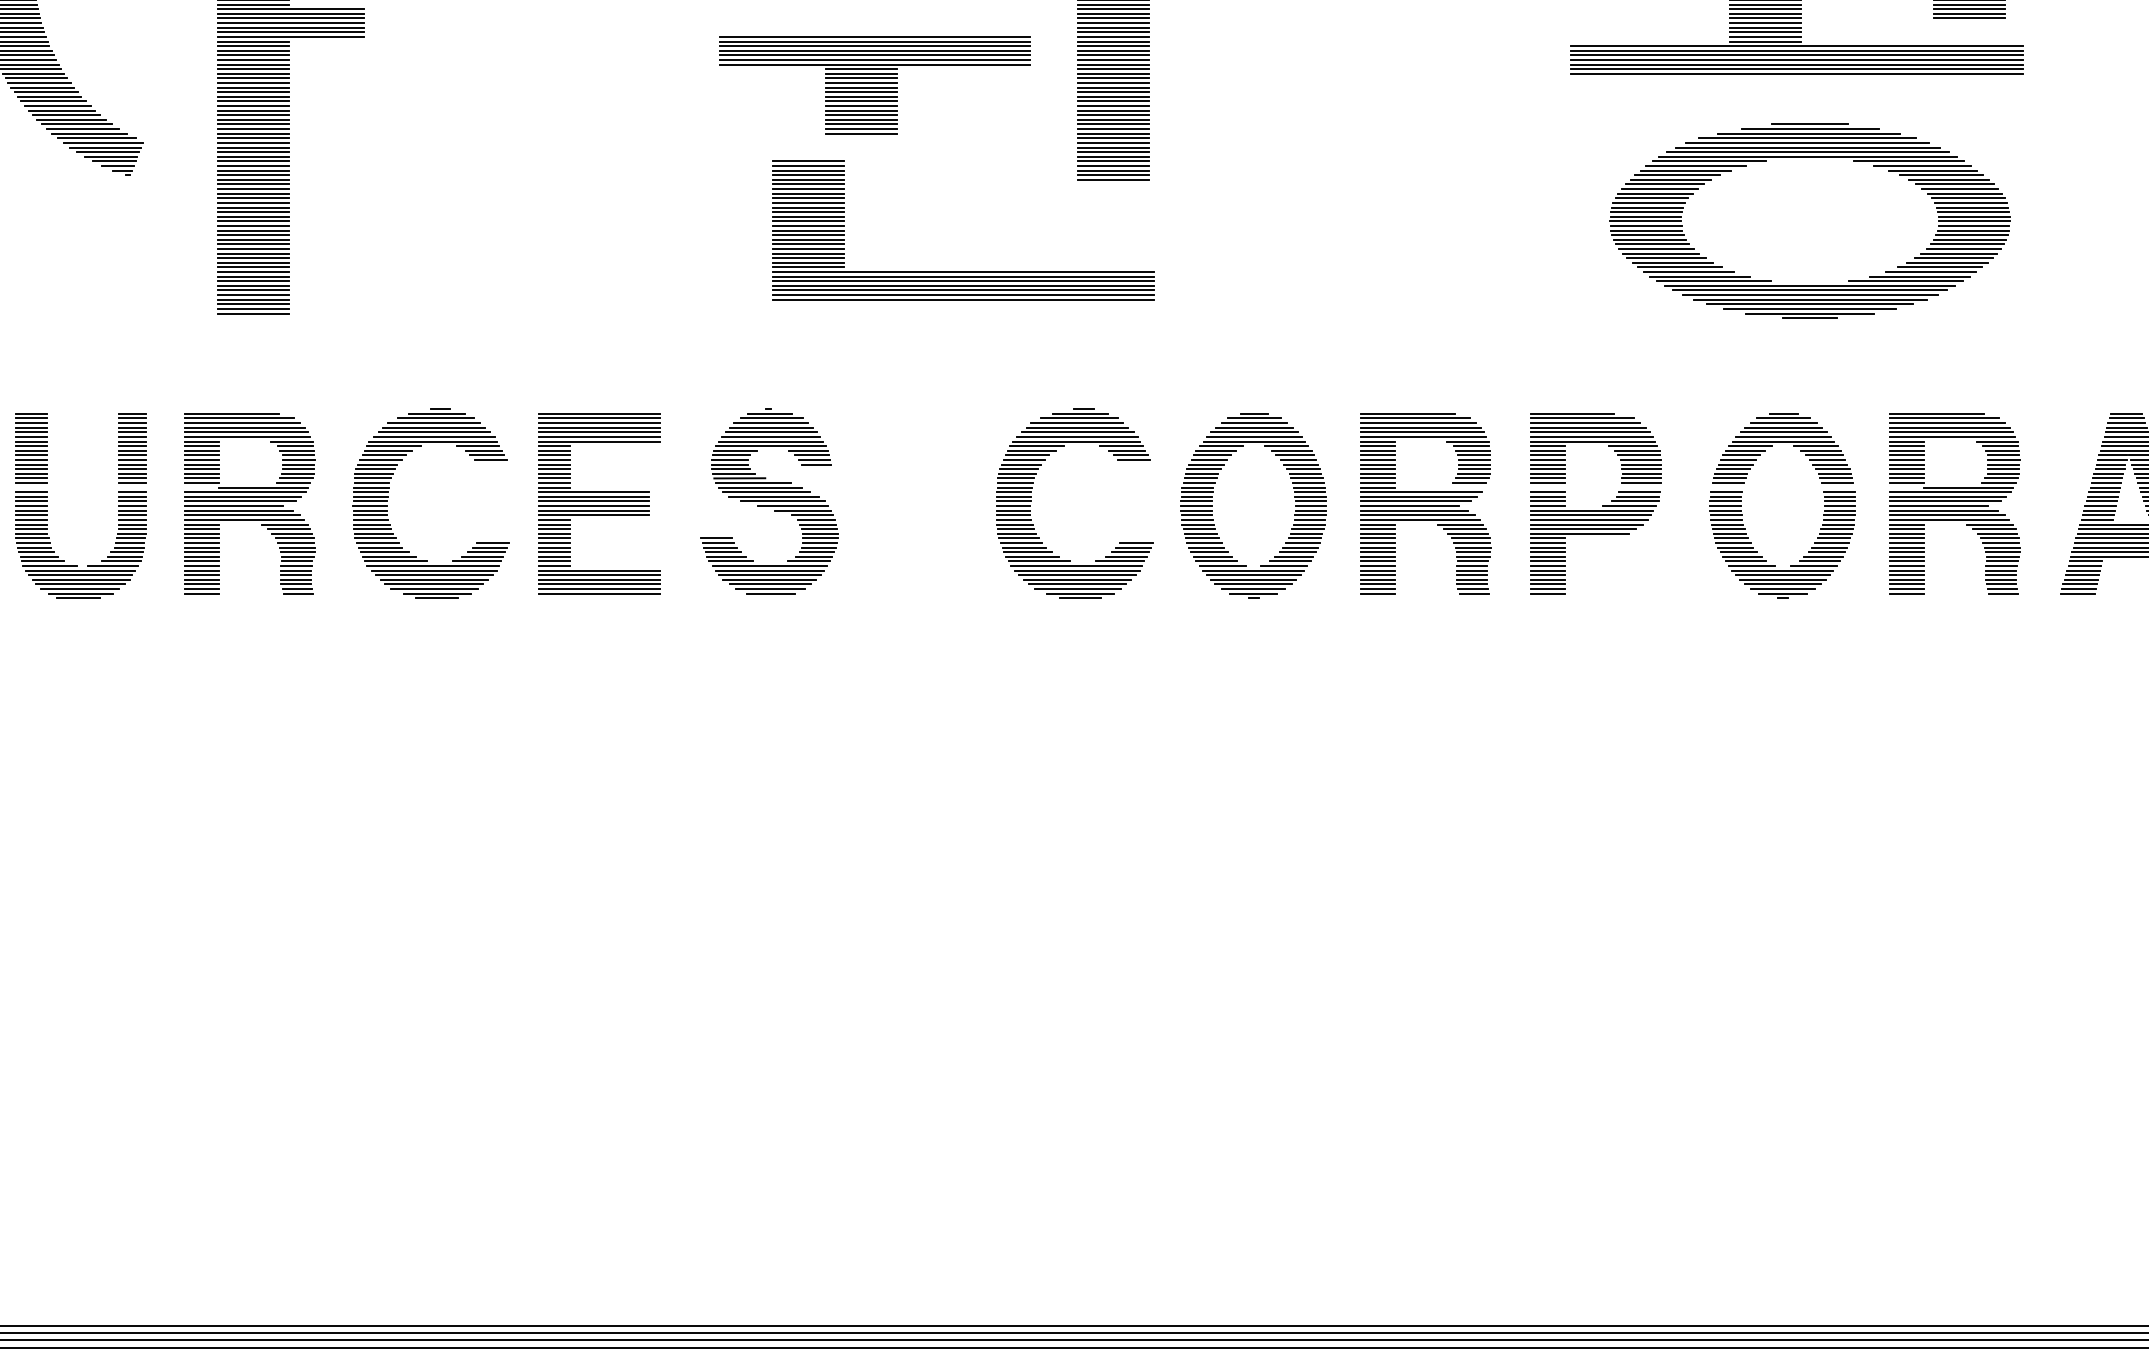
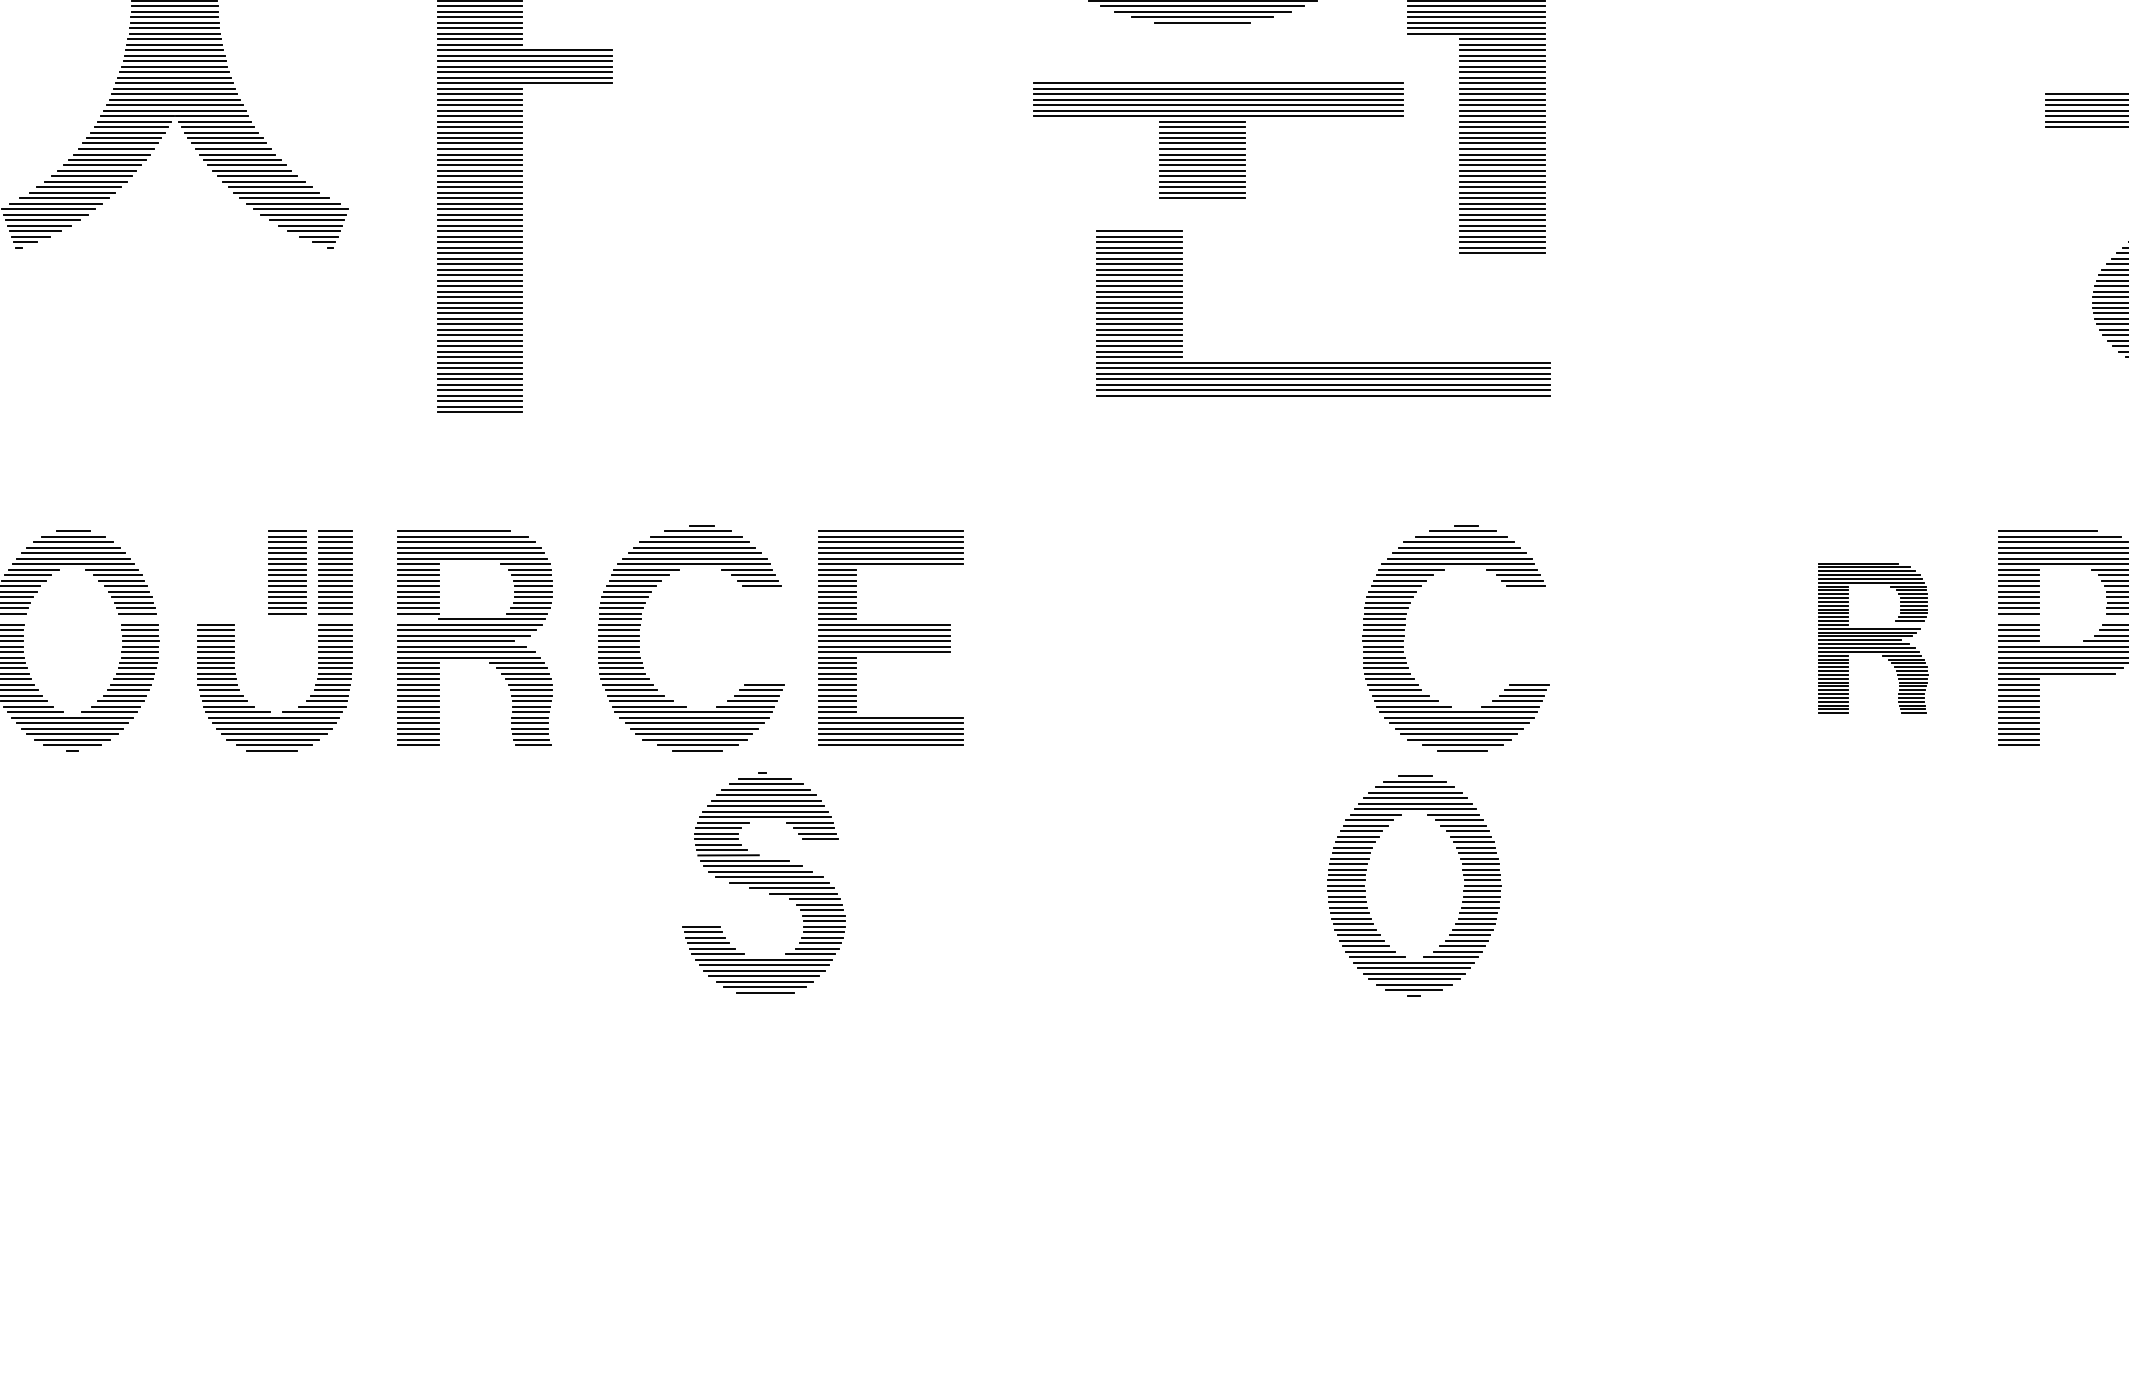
part: (31, 448) -> (287, 572), moved
part: (769, 501) -> (763, 882), moved
part: (1425, 503) -> (1873, 637), size x0.7
part: (1212, 505) -> (1365, 885), moved

